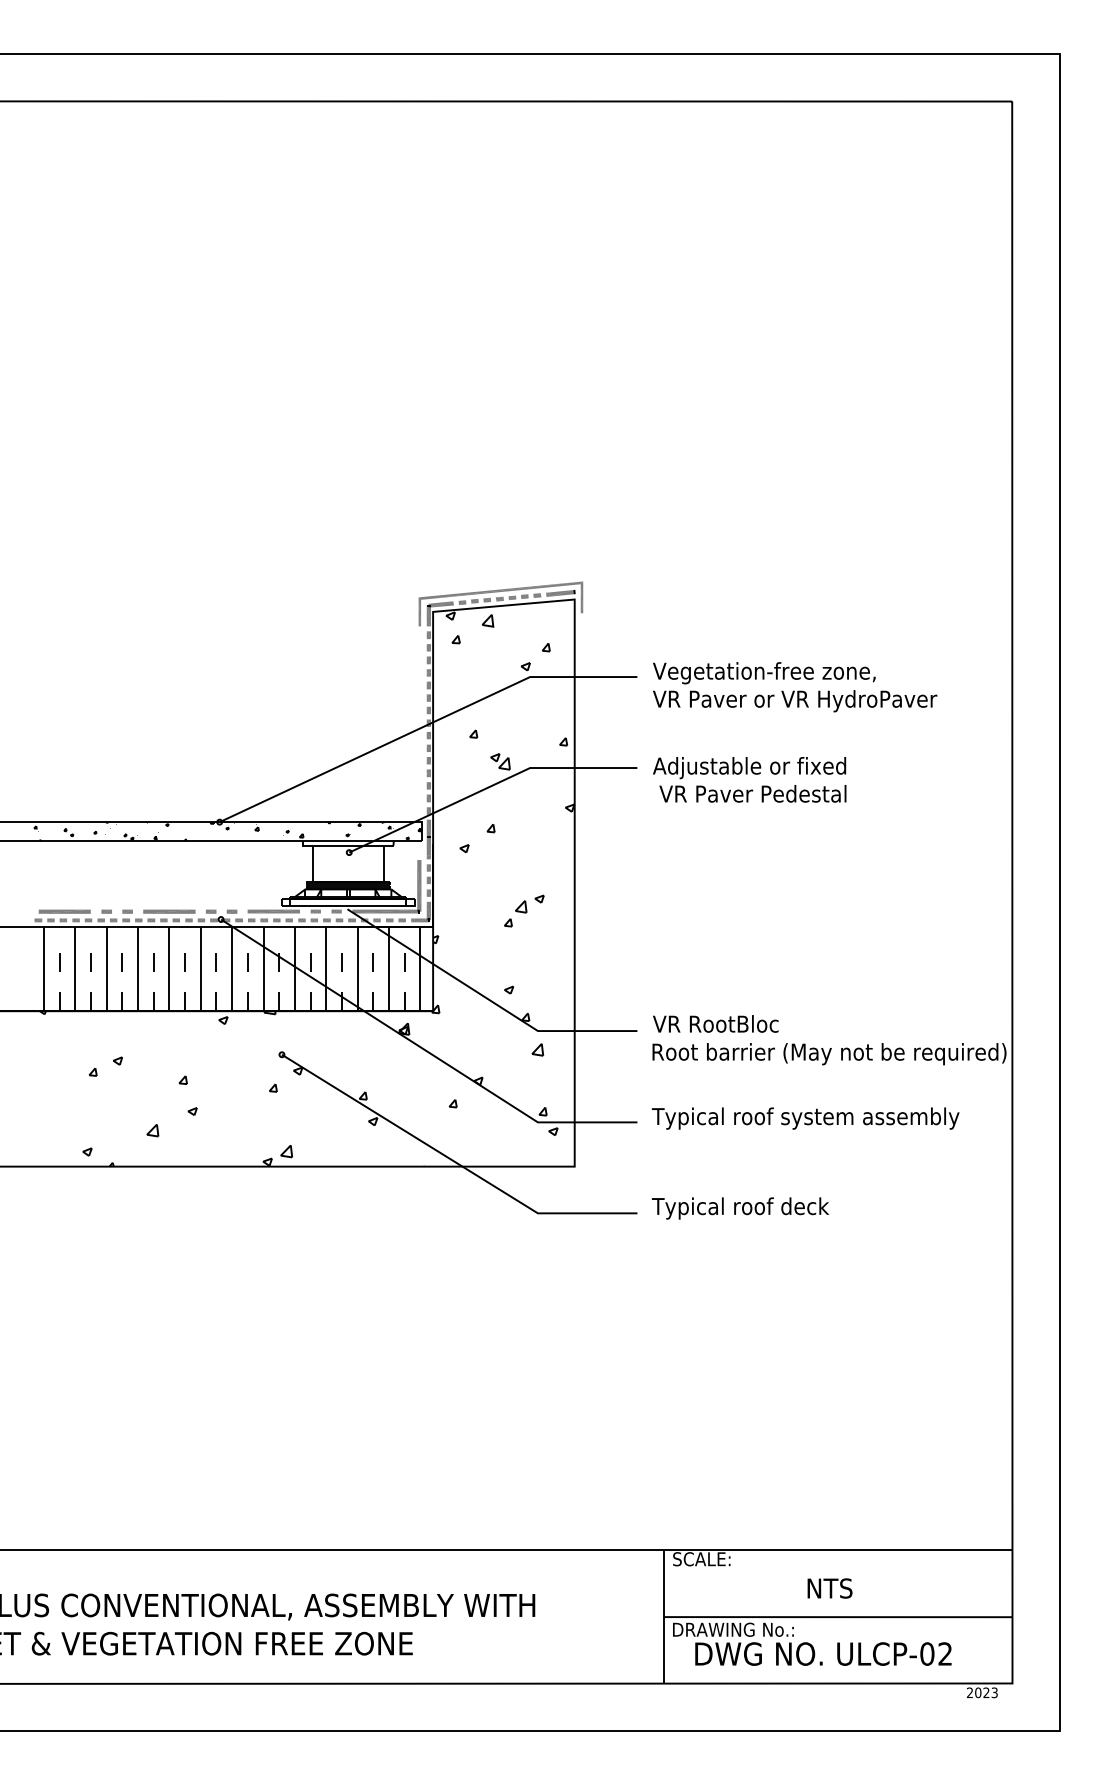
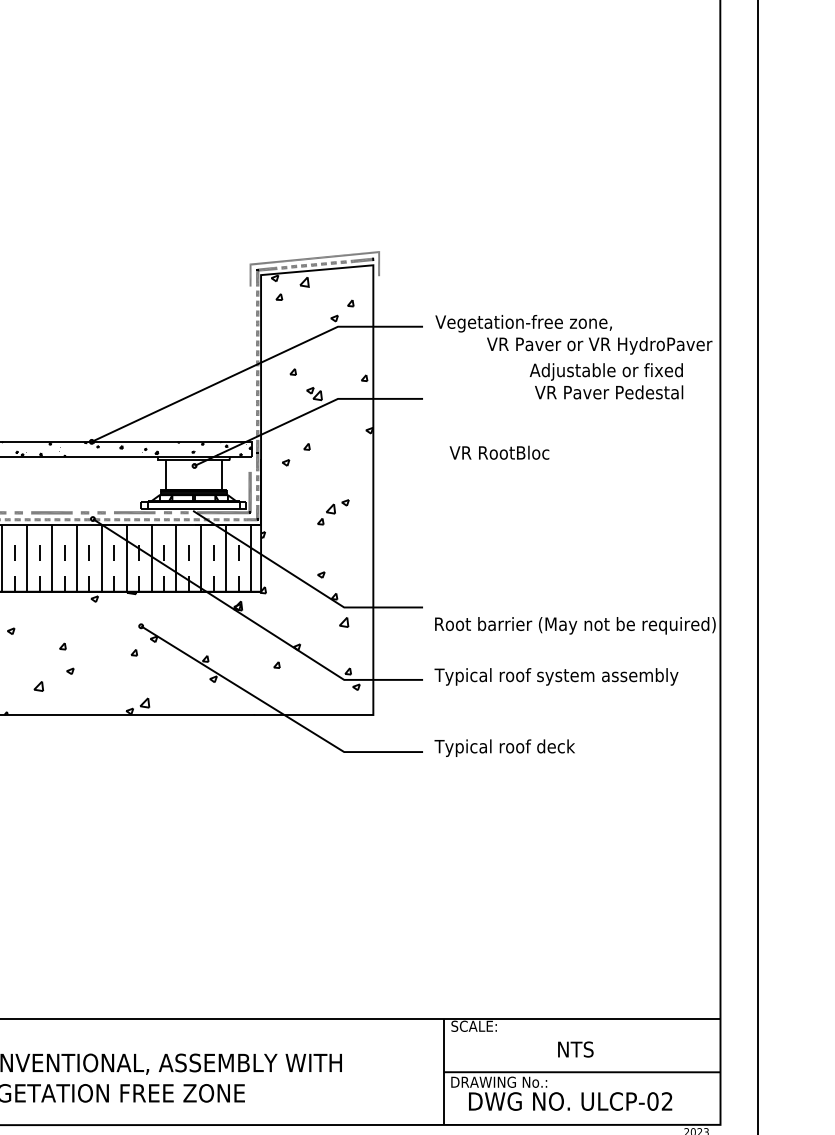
text: (795, 701) -> (599, 346), moved
text: (749, 779) -> (606, 381), moved
text: (715, 1023) -> (499, 452), moved

